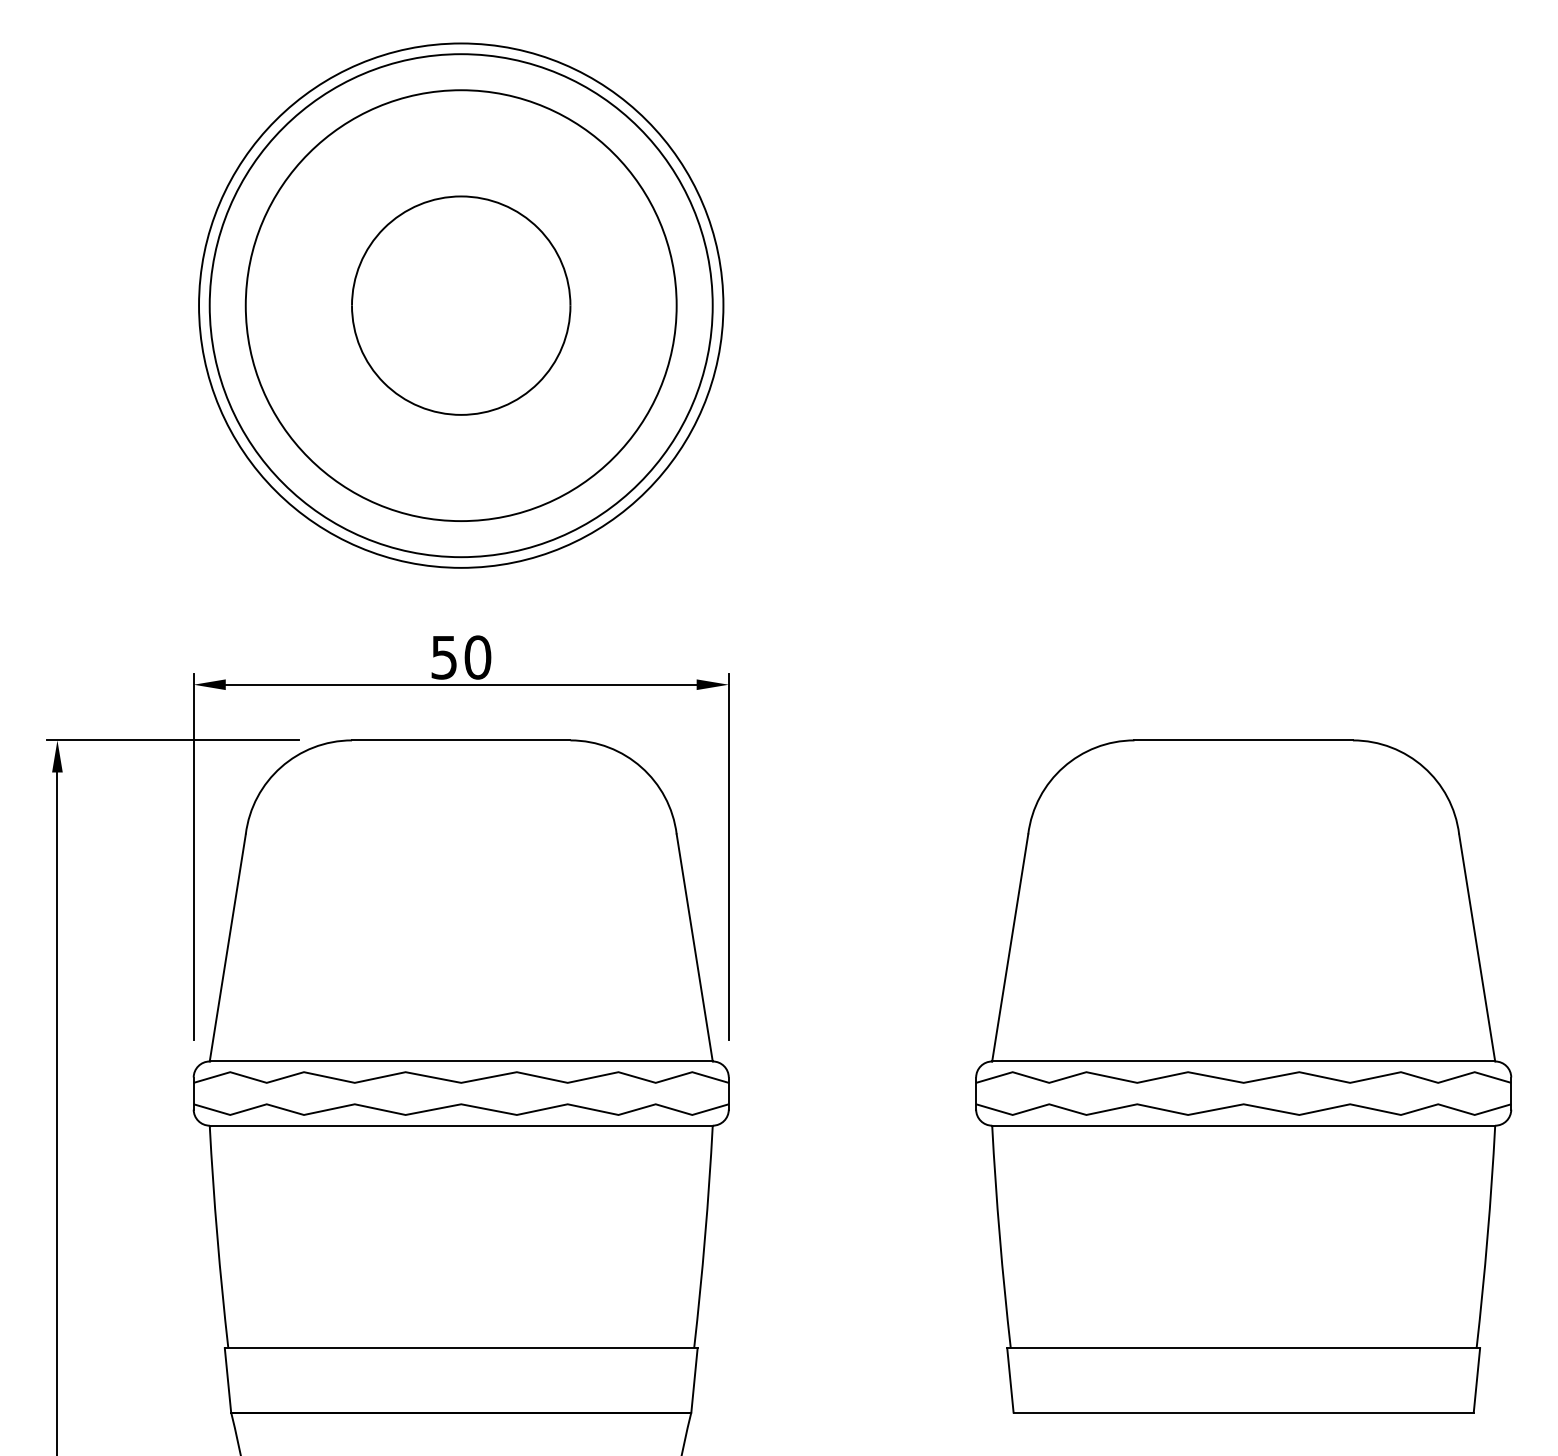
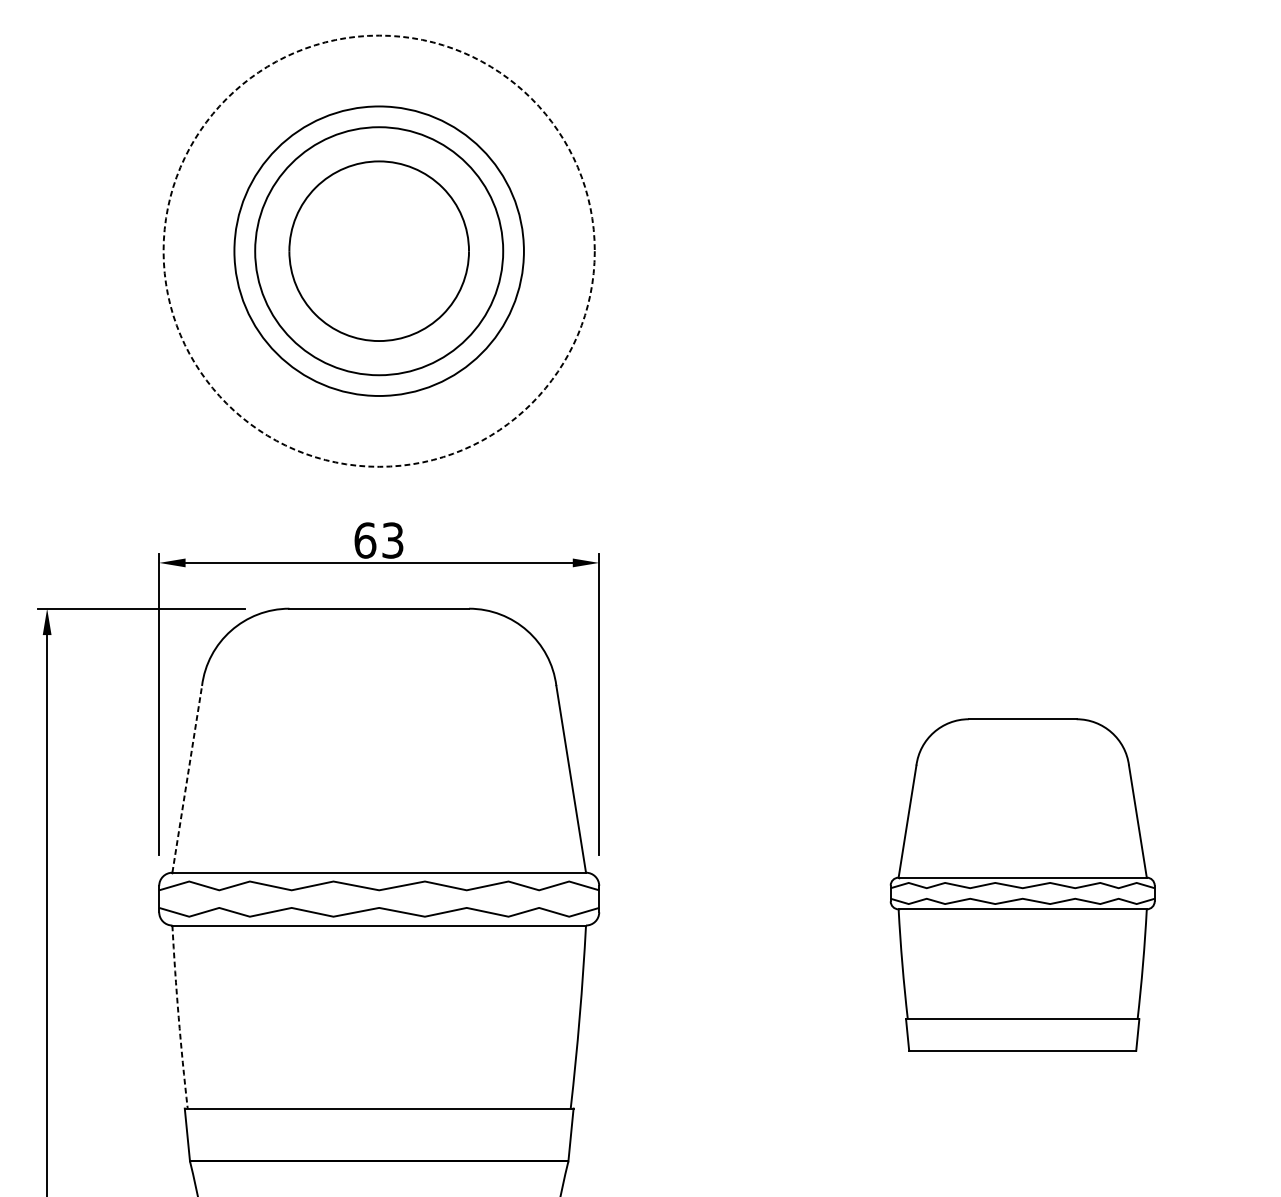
circle: (460, 305) -> (378, 251), size x0.7
circle: (460, 305) -> (378, 251), size x0.7
circle: (461, 305) -> (379, 251), solid -> dashed
text: (461, 657) -> (379, 540), 50 -> 63
line: (227, 947) -> (187, 778), solid -> dashed
part: (1243, 1076) -> (1022, 885), size x0.6
arc: (217, 1237) -> (178, 1017), solid -> dashed

